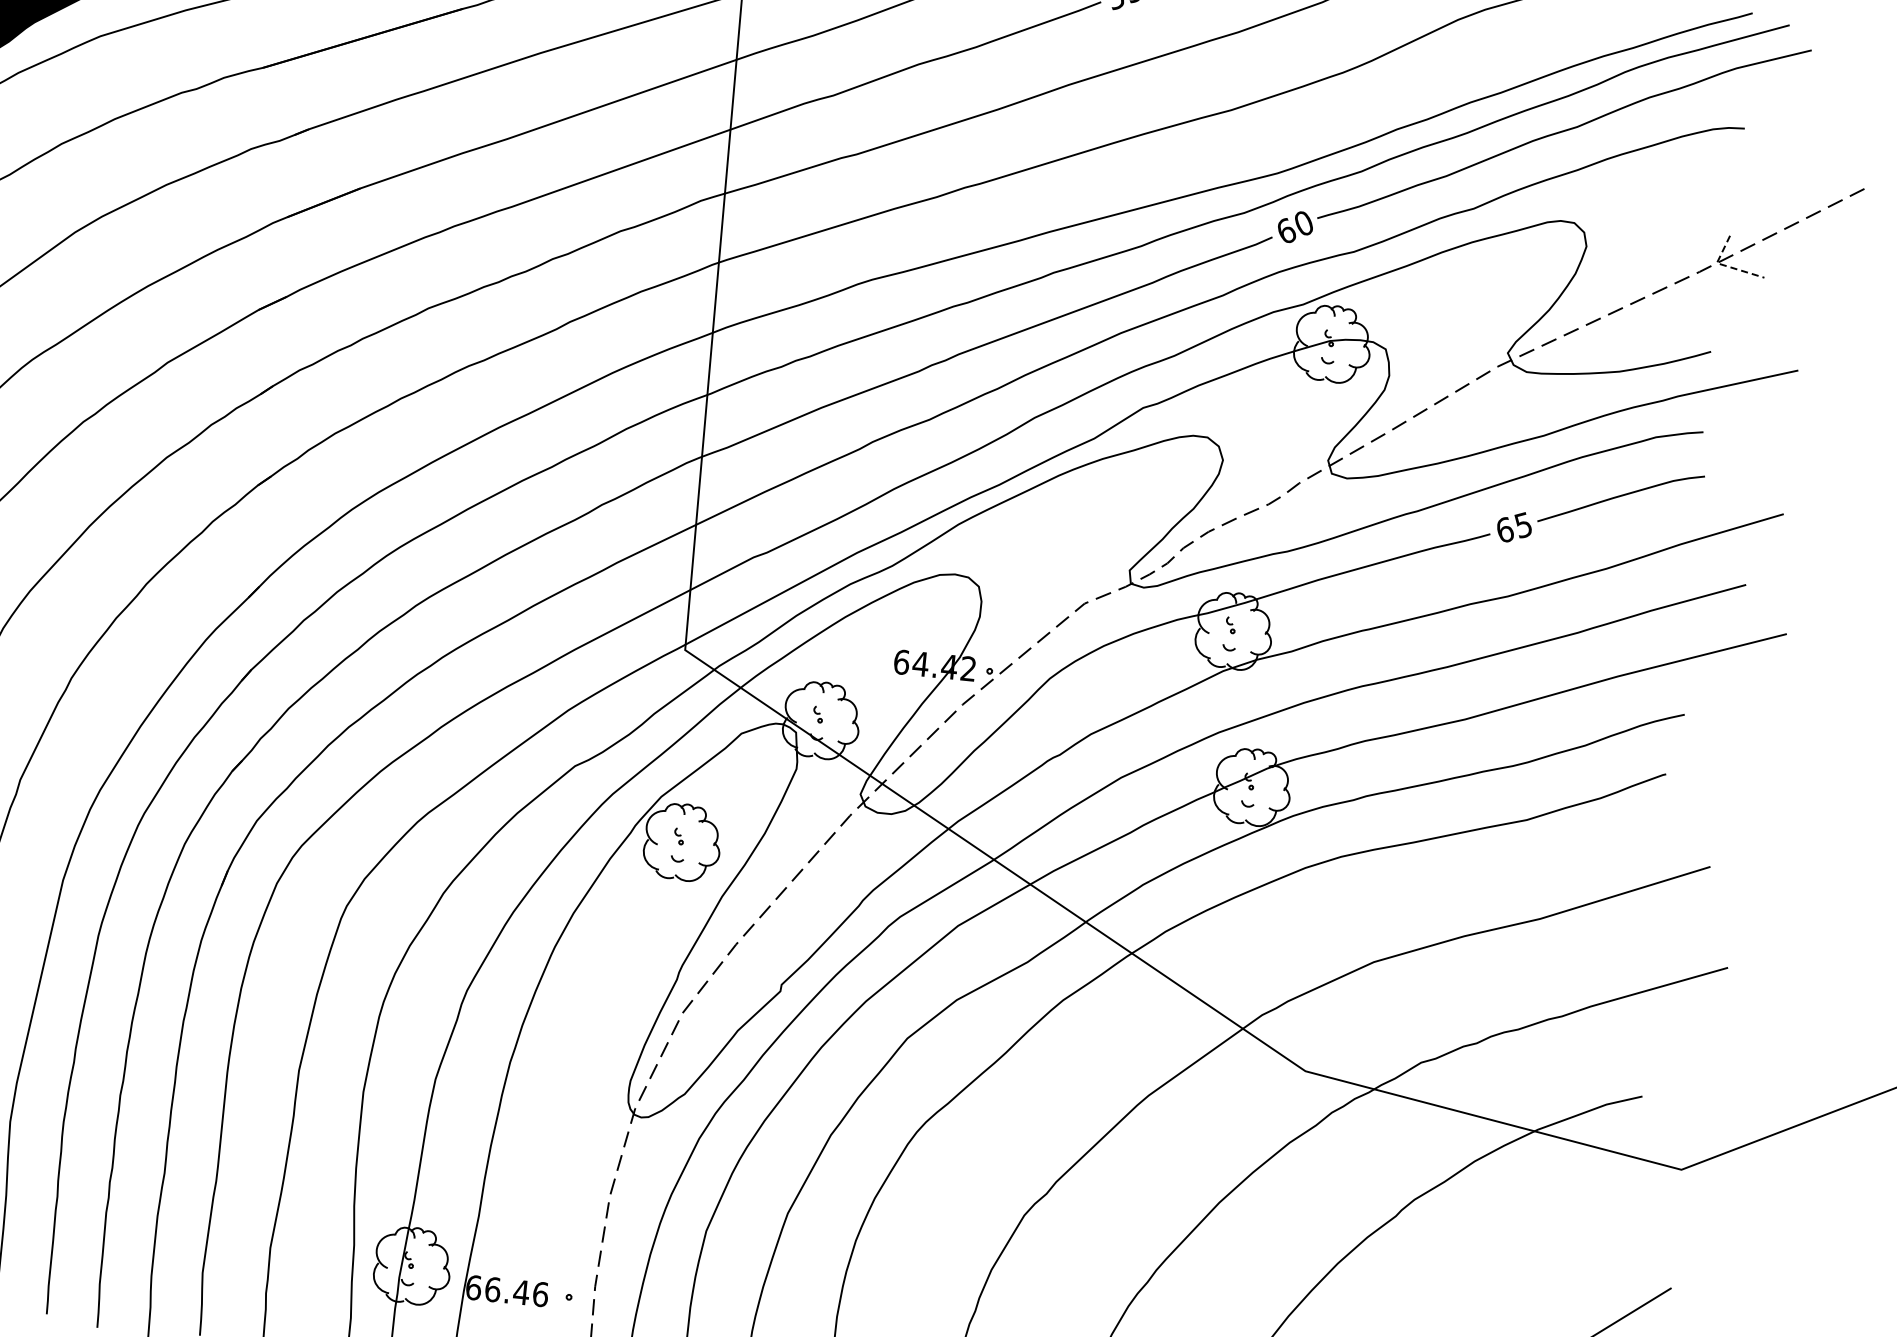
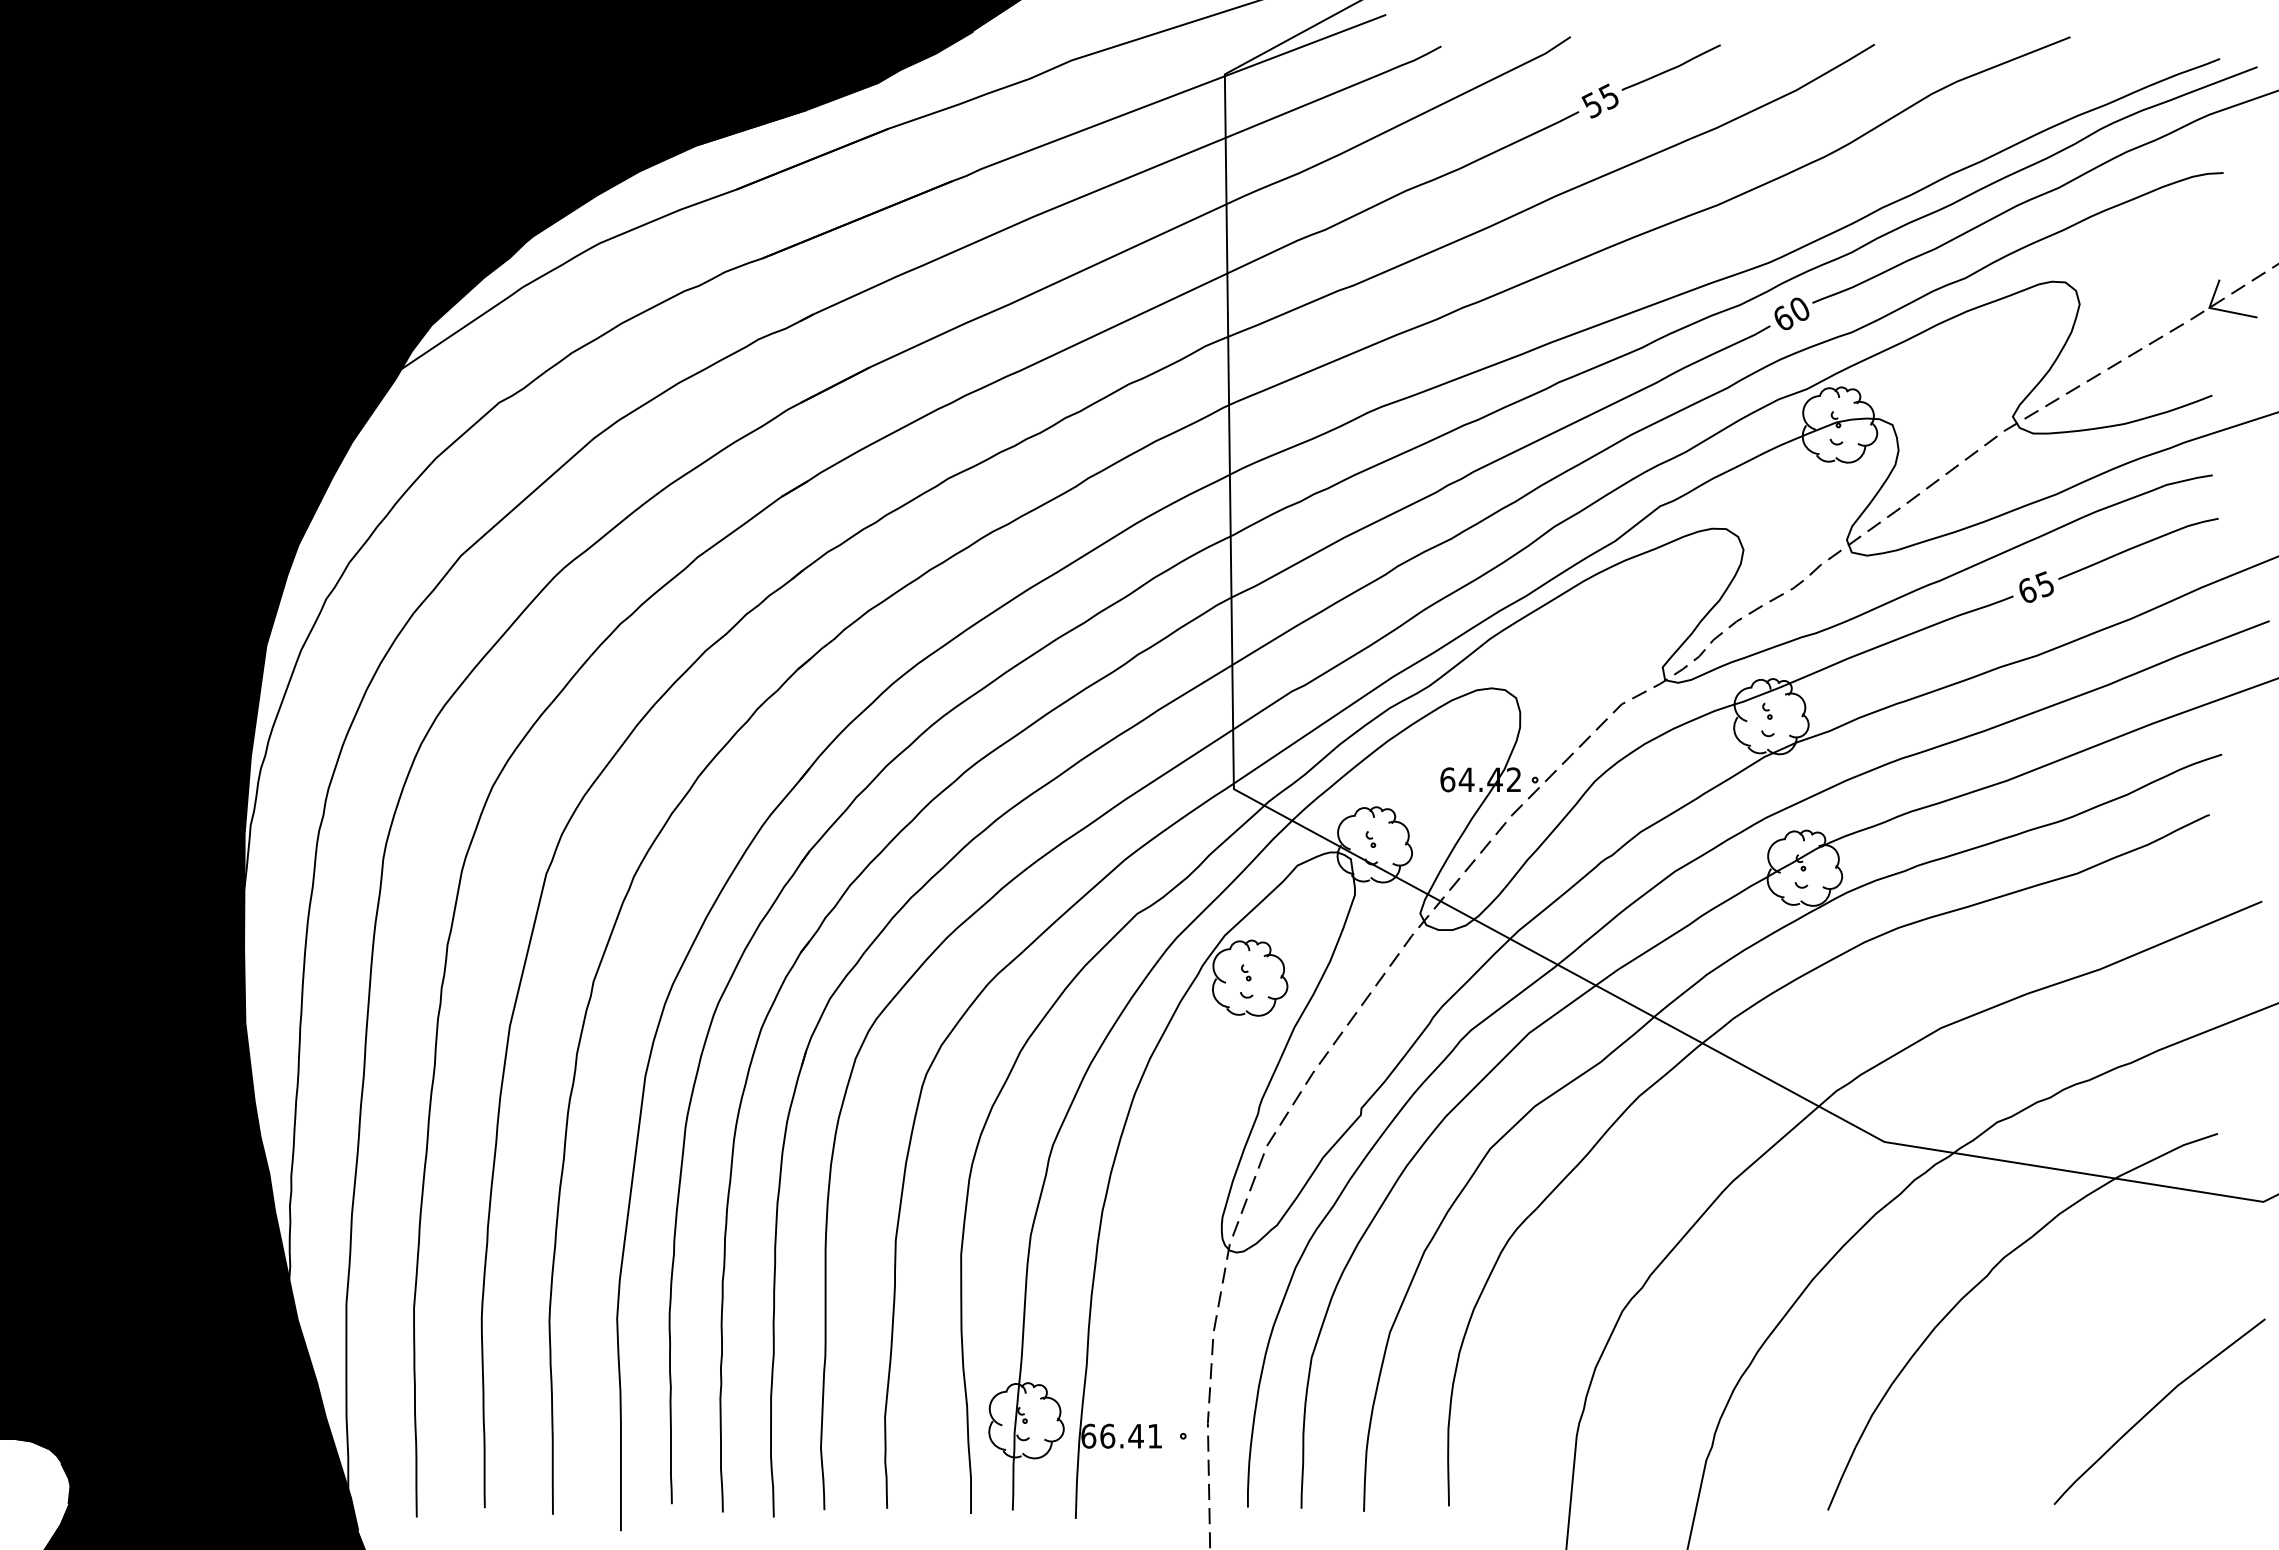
line: (1725, 265) -> (2218, 309), dashed -> solid
text: (540, 1293) -> (1154, 1435), 66.46 -> 66.41

